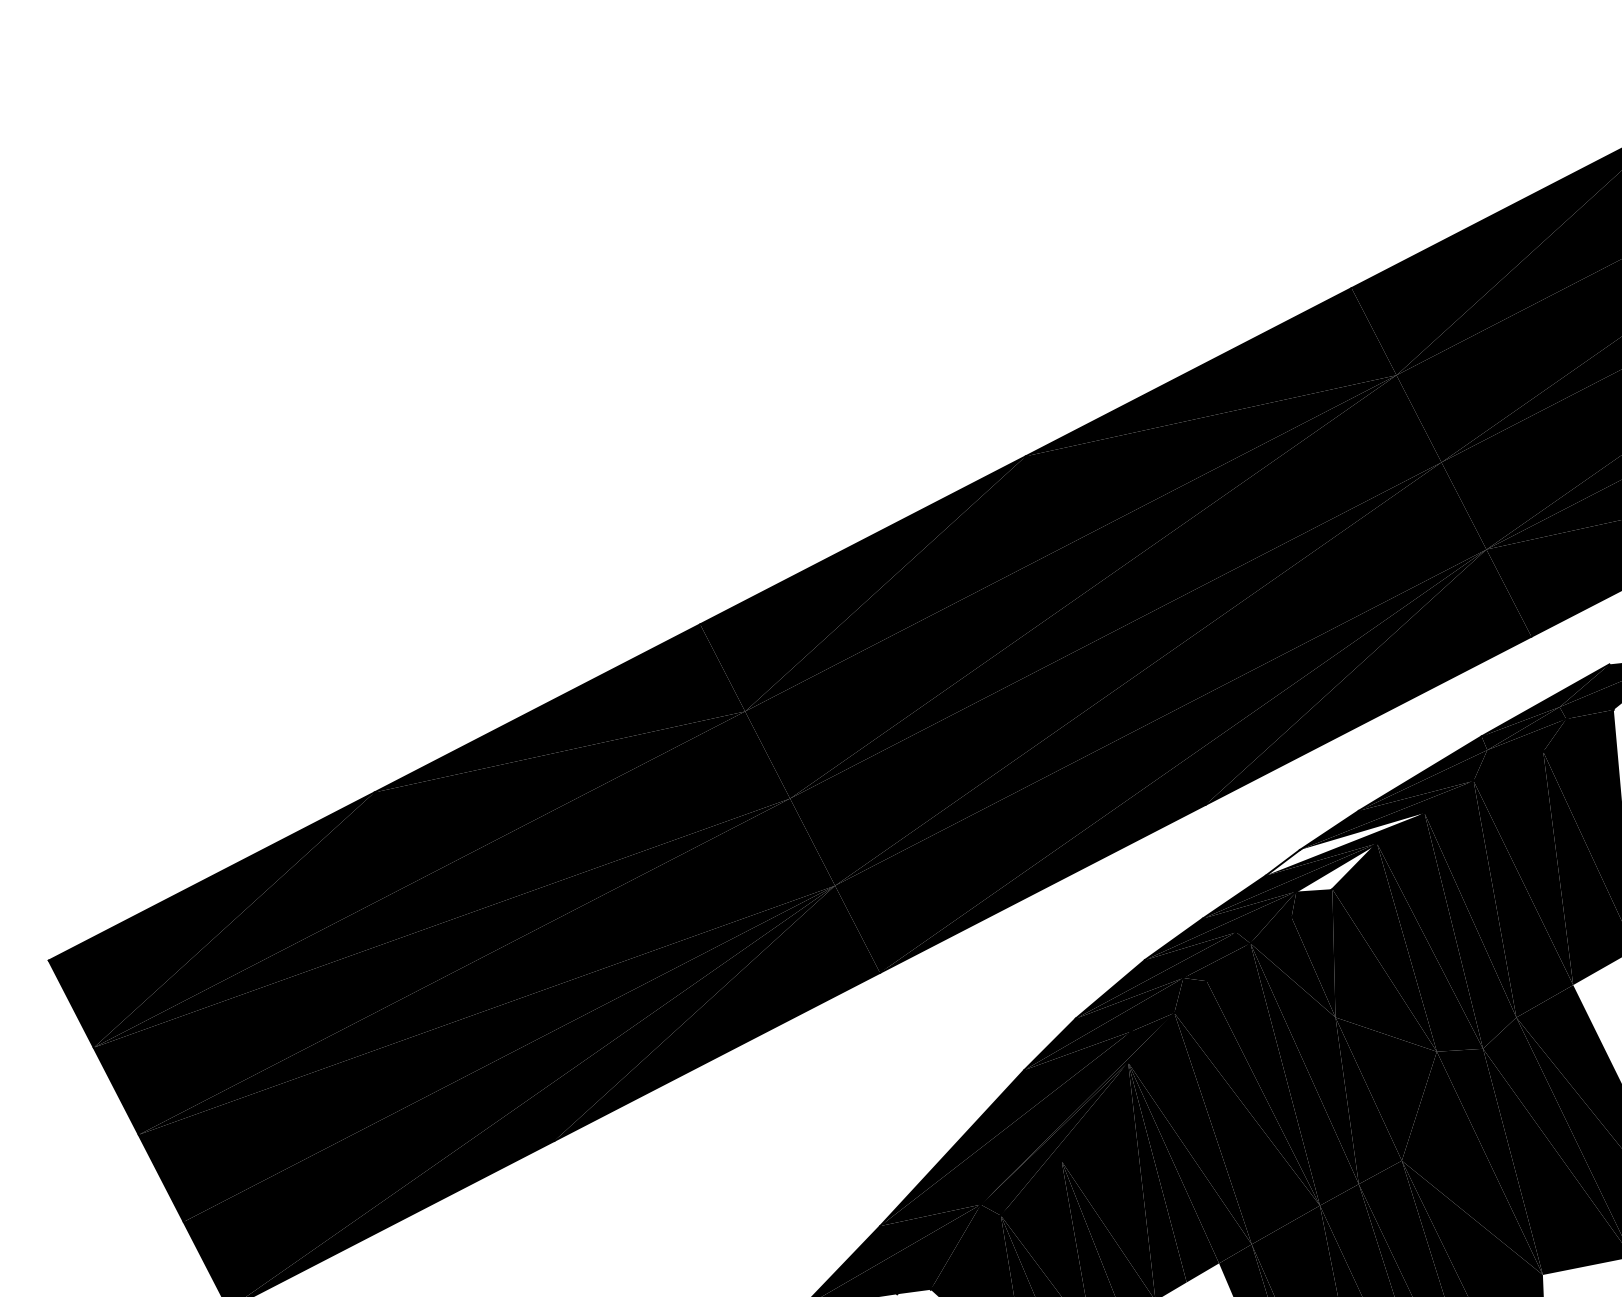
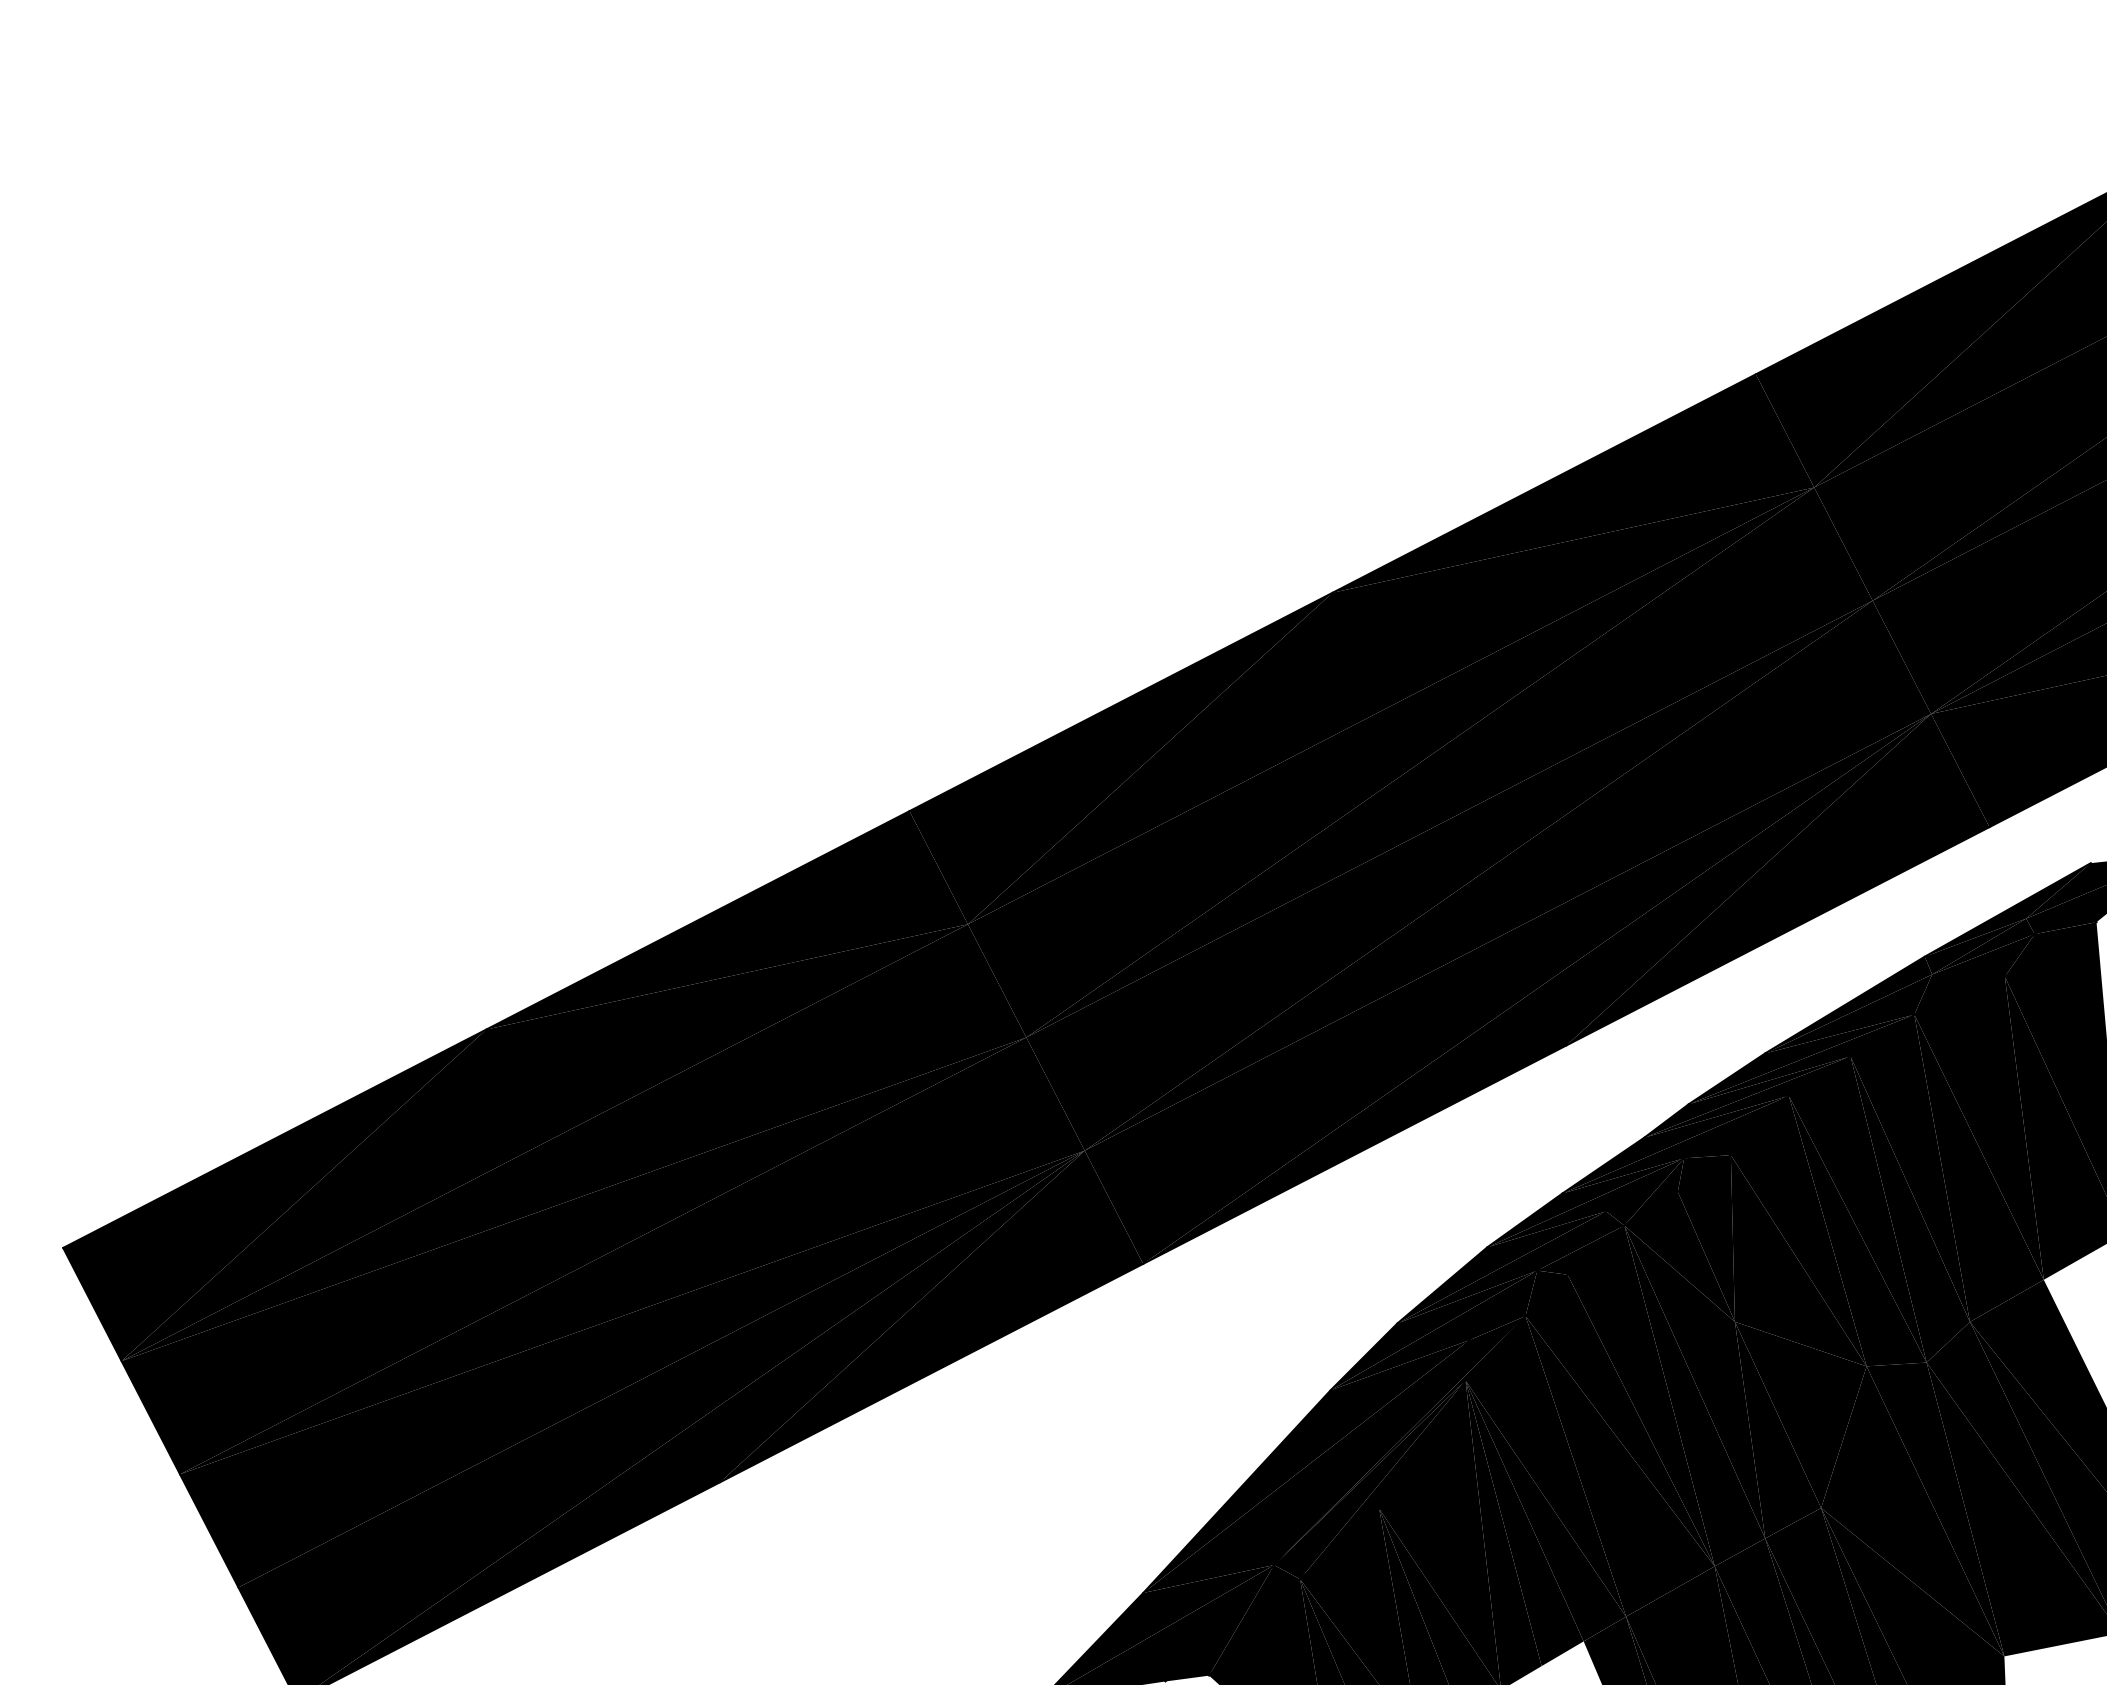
fill: (1345, 844) -> (1747, 1096), added
fill: (1336, 867) -> (1736, 1126), added

